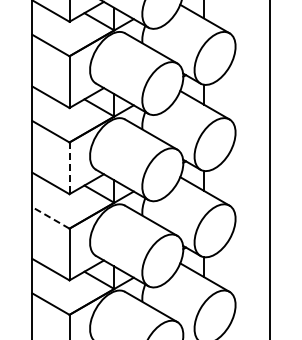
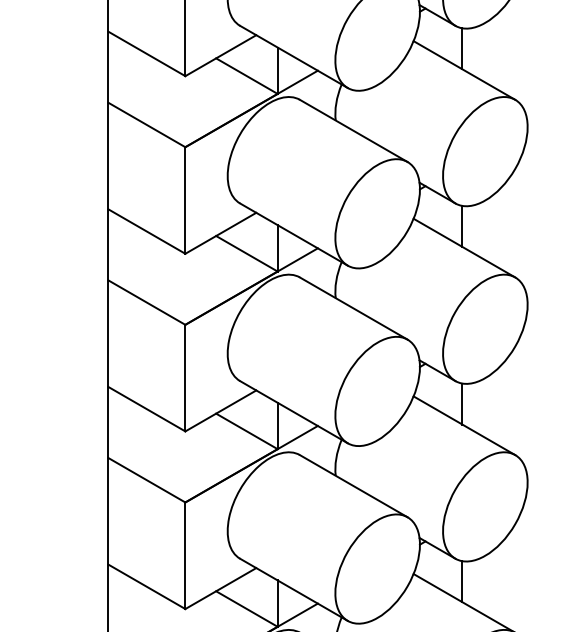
line: (69, 168) -> (185, 378), dashed -> solid
line: (50, 217) -> (146, 479), dashed -> solid

